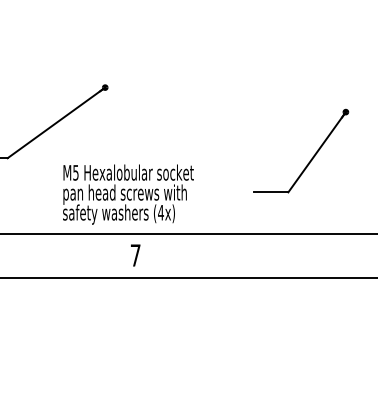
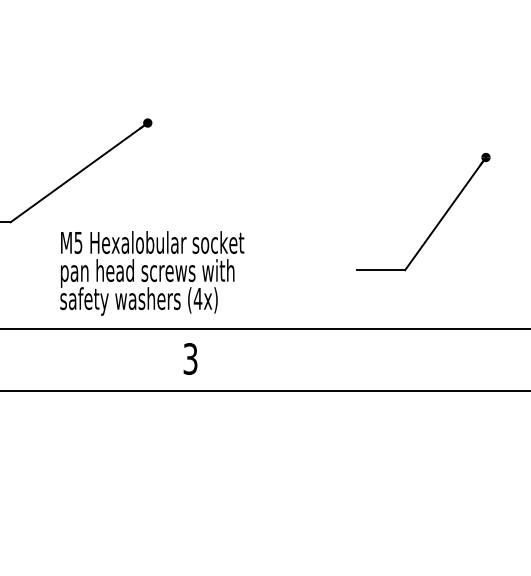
text: (128, 194) -> (152, 273), moved
text: (135, 255) -> (190, 358), 7 -> 3

